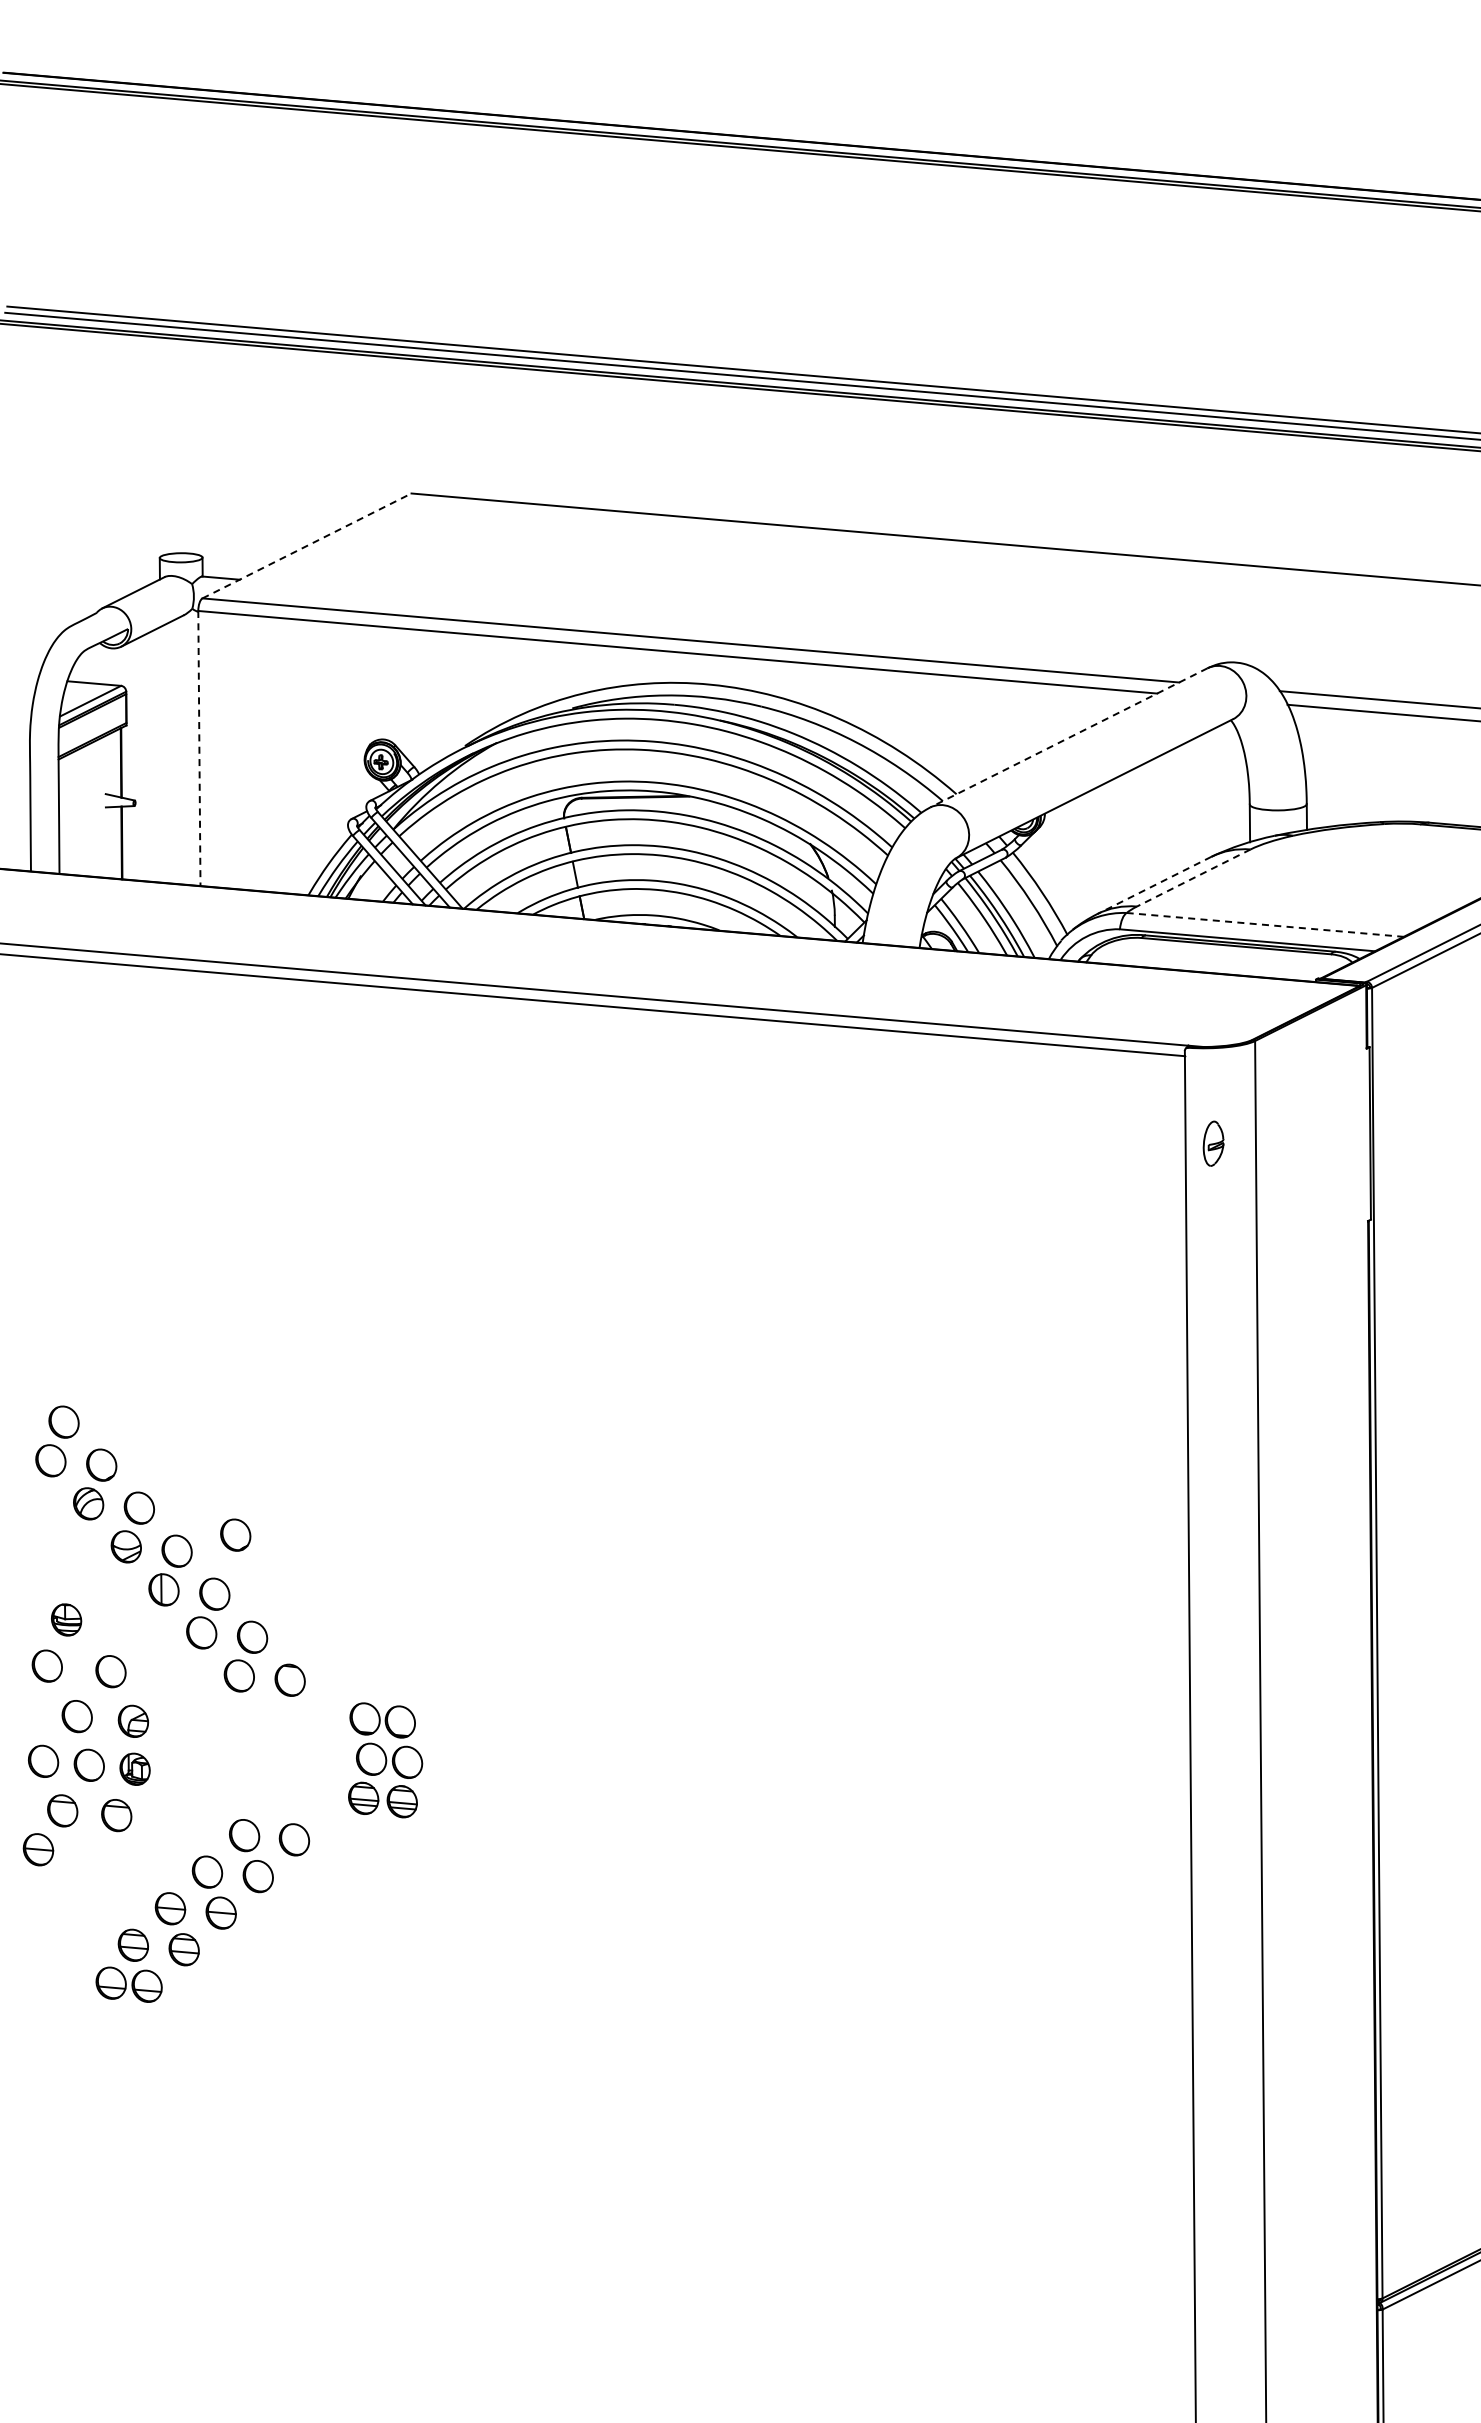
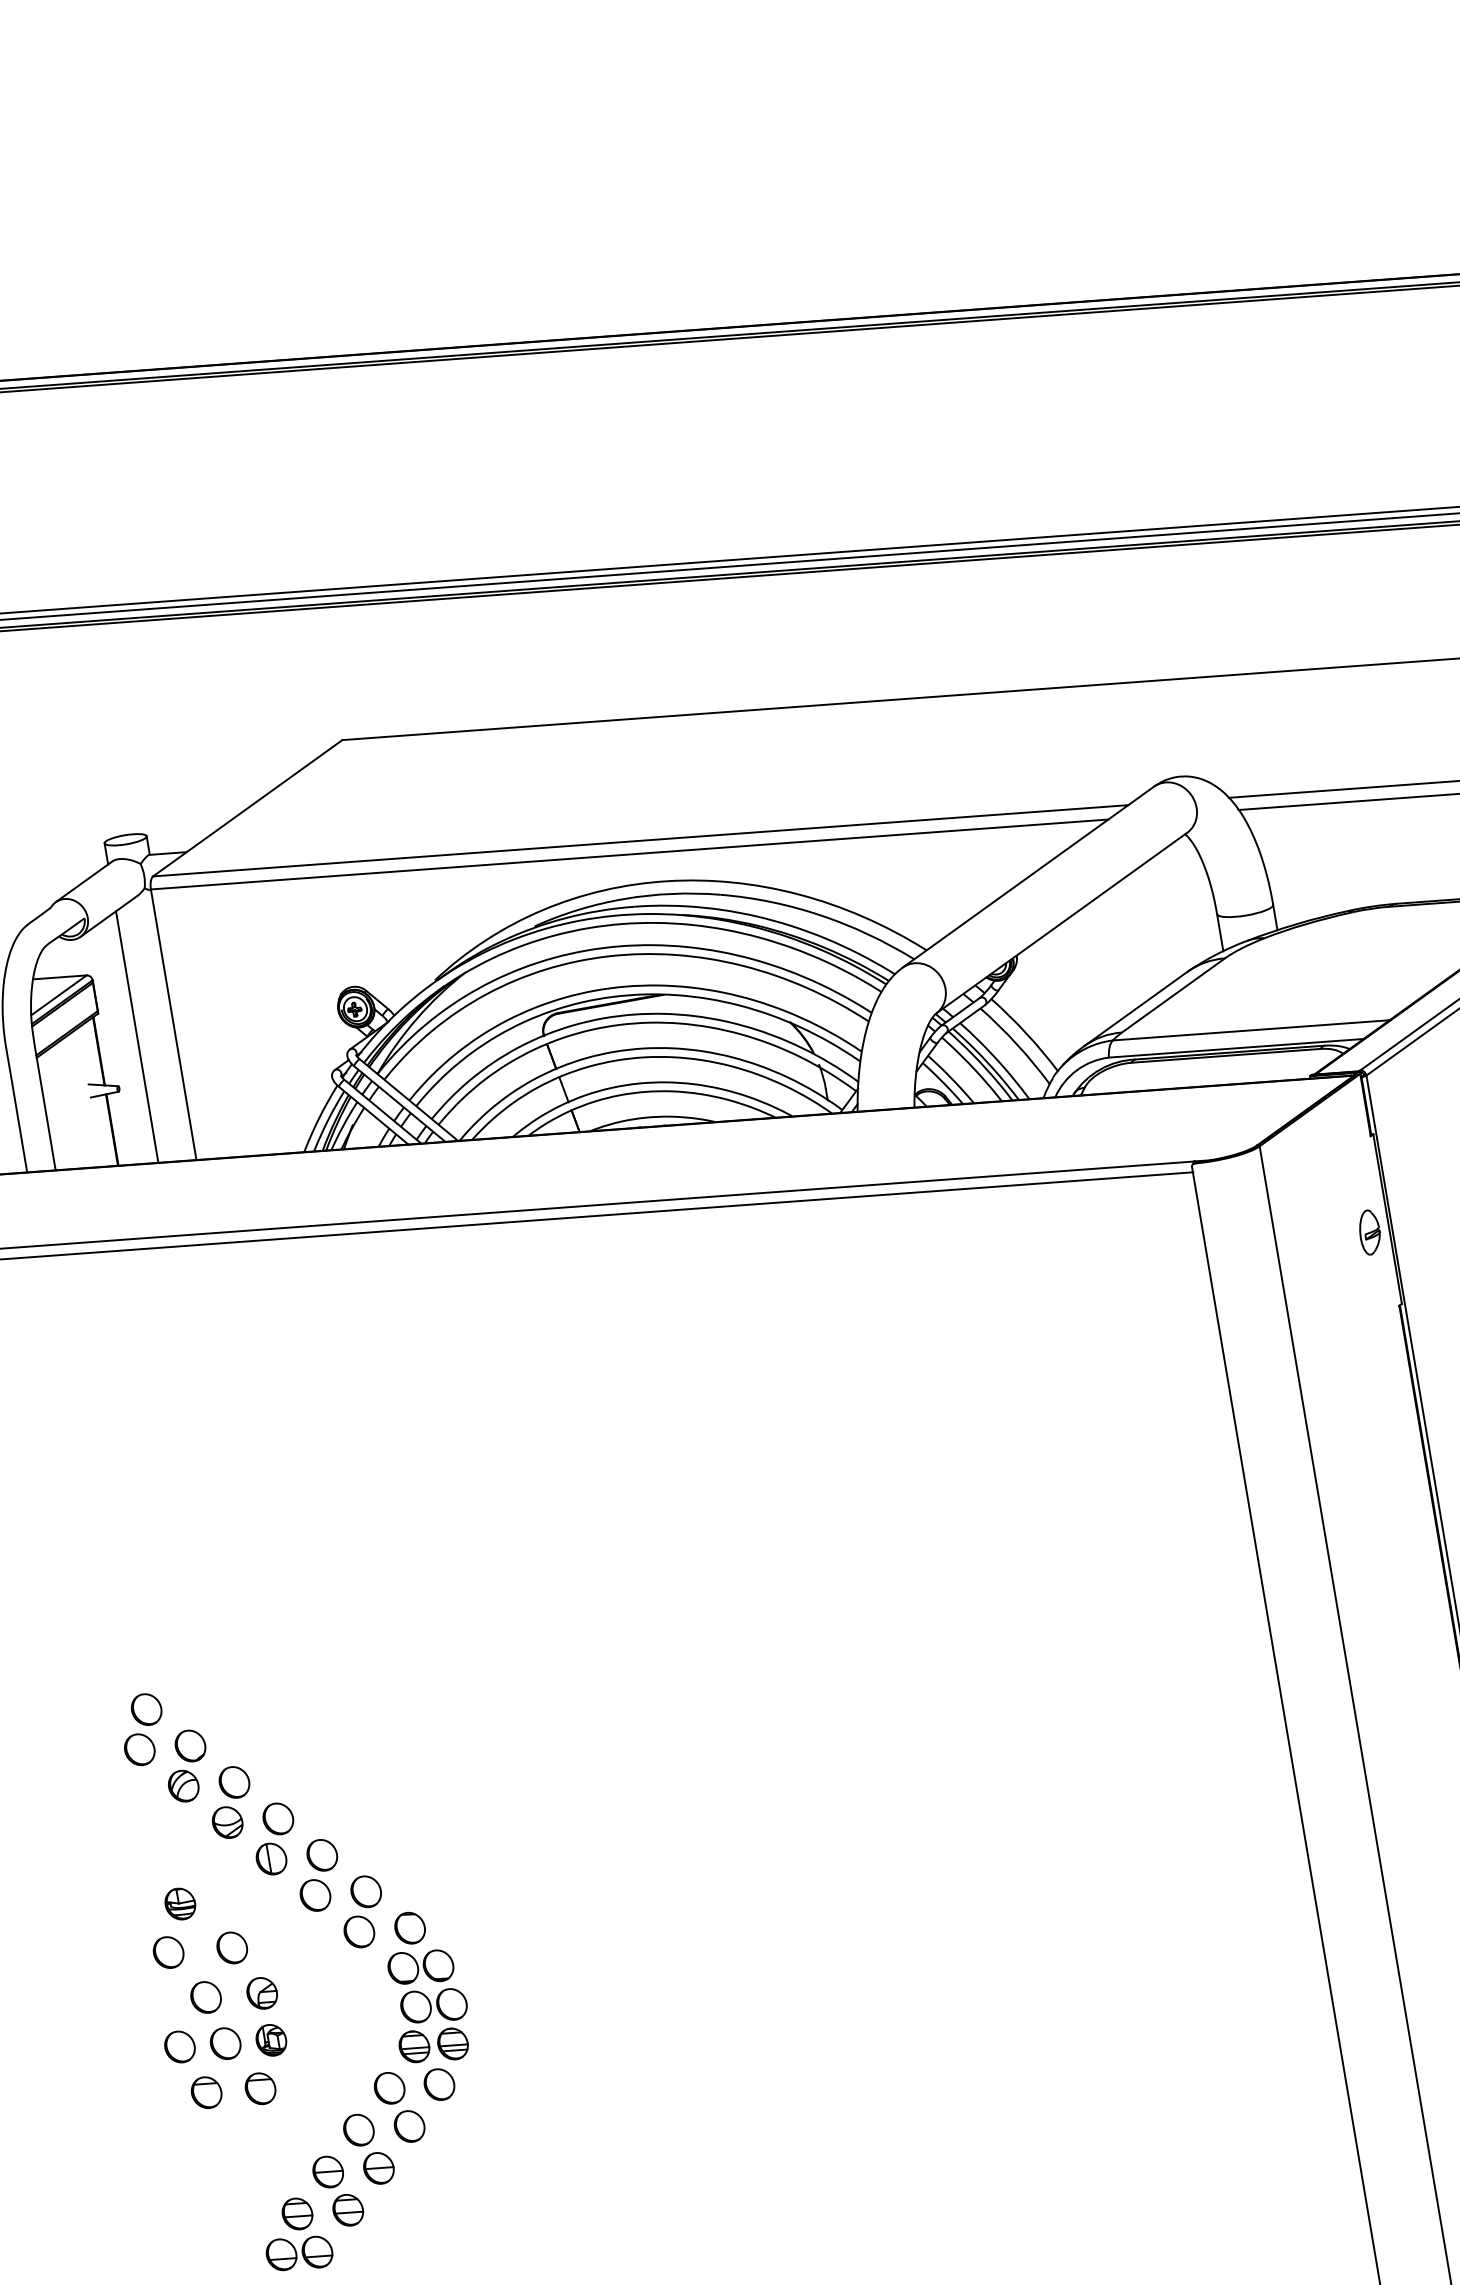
line: (307, 545) -> (248, 807), dashed -> solid
line: (1068, 738) -> (1028, 877), dashed -> solid
line: (199, 748) -> (173, 1024), dashed -> solid
line: (161, 754) -> (137, 1036), added
line: (1193, 878) -> (1173, 995), dashed -> solid
line: (1154, 885) -> (1136, 1009), dashed -> solid
line: (1265, 924) -> (1251, 1029), dashed -> solid
part: (1213, 1143) -> (1369, 1232), moved
part: (235, 1534) -> (333, 1793), removed
part: (385, 1760) -> (429, 2006), moved
part: (38, 1849) -> (188, 2134), removed

